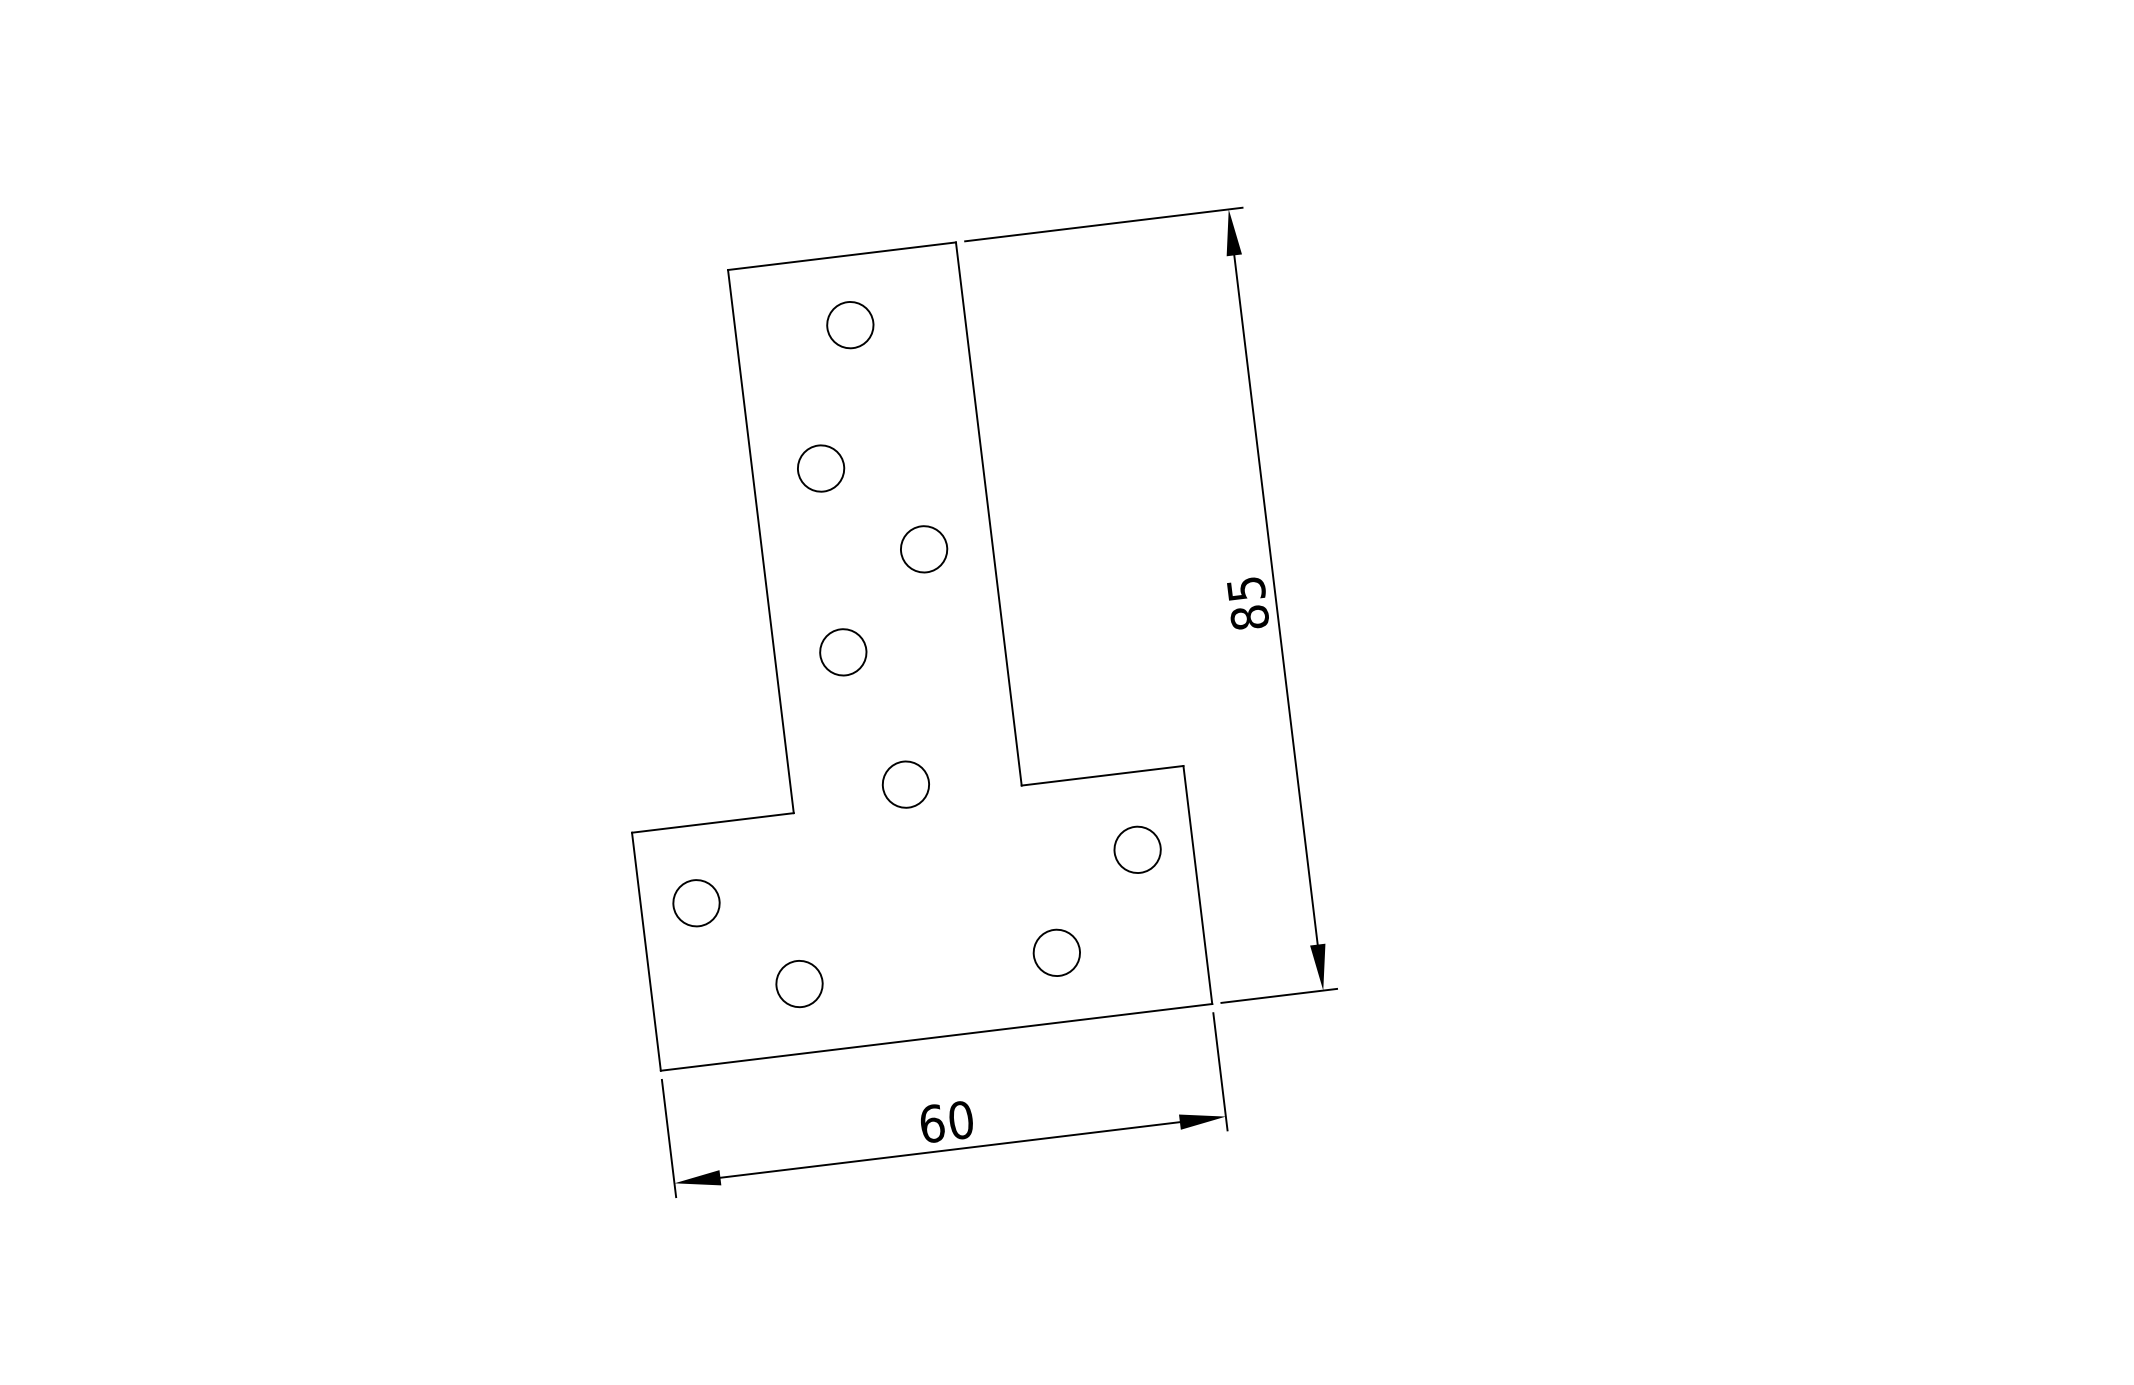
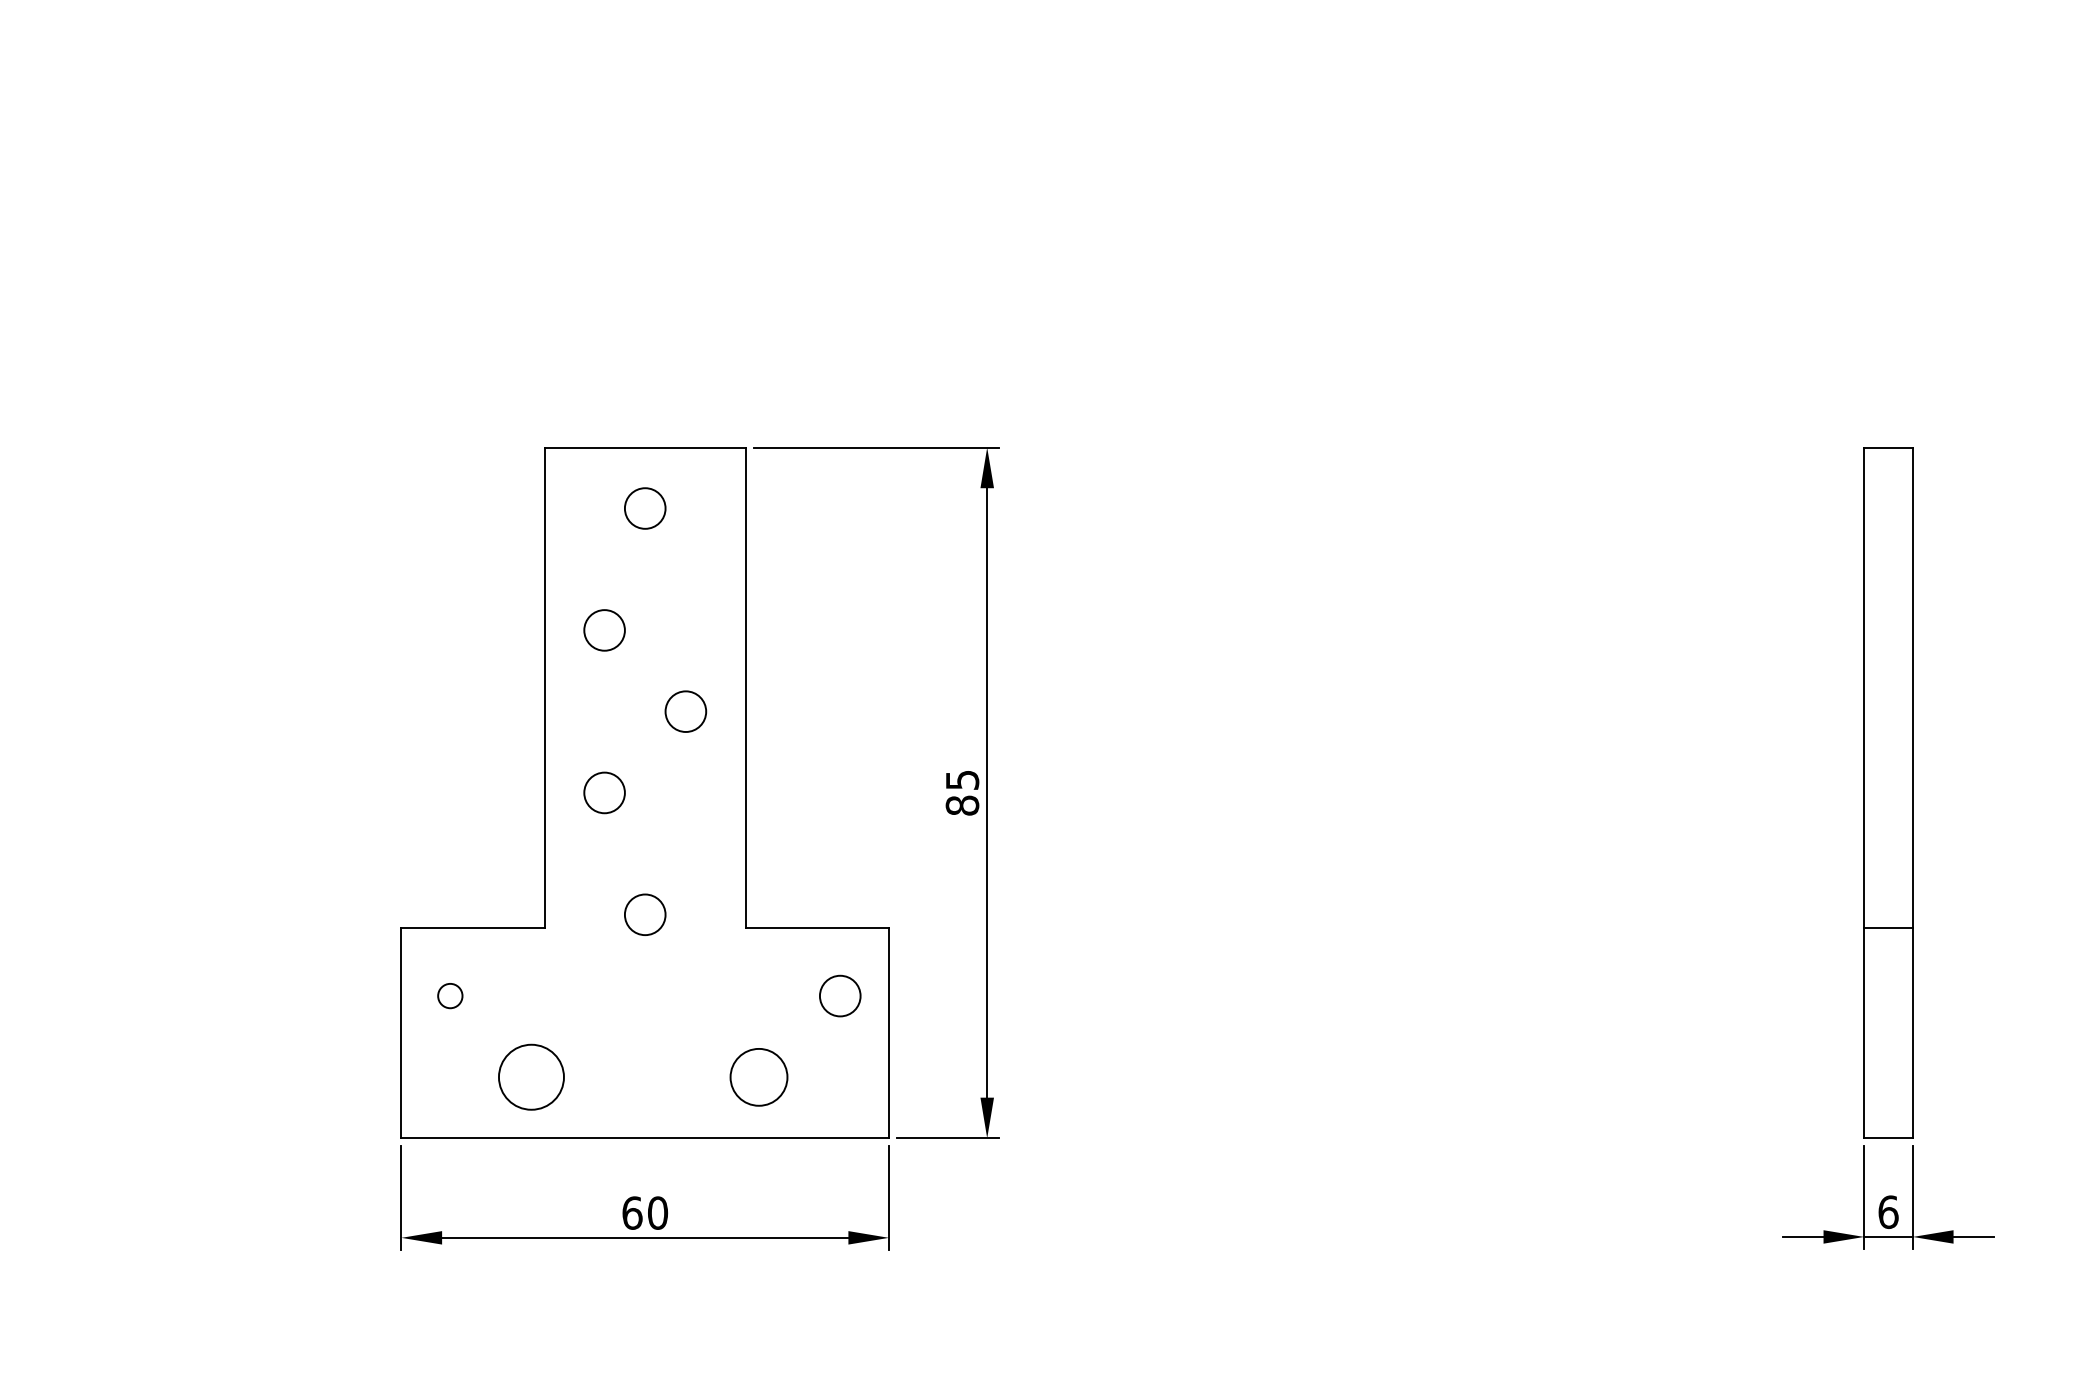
circle: (696, 902) -> (450, 995), size x0.6
circle: (1056, 953) -> (758, 1077), size x1.4
circle: (799, 984) -> (531, 1077), size x1.6

